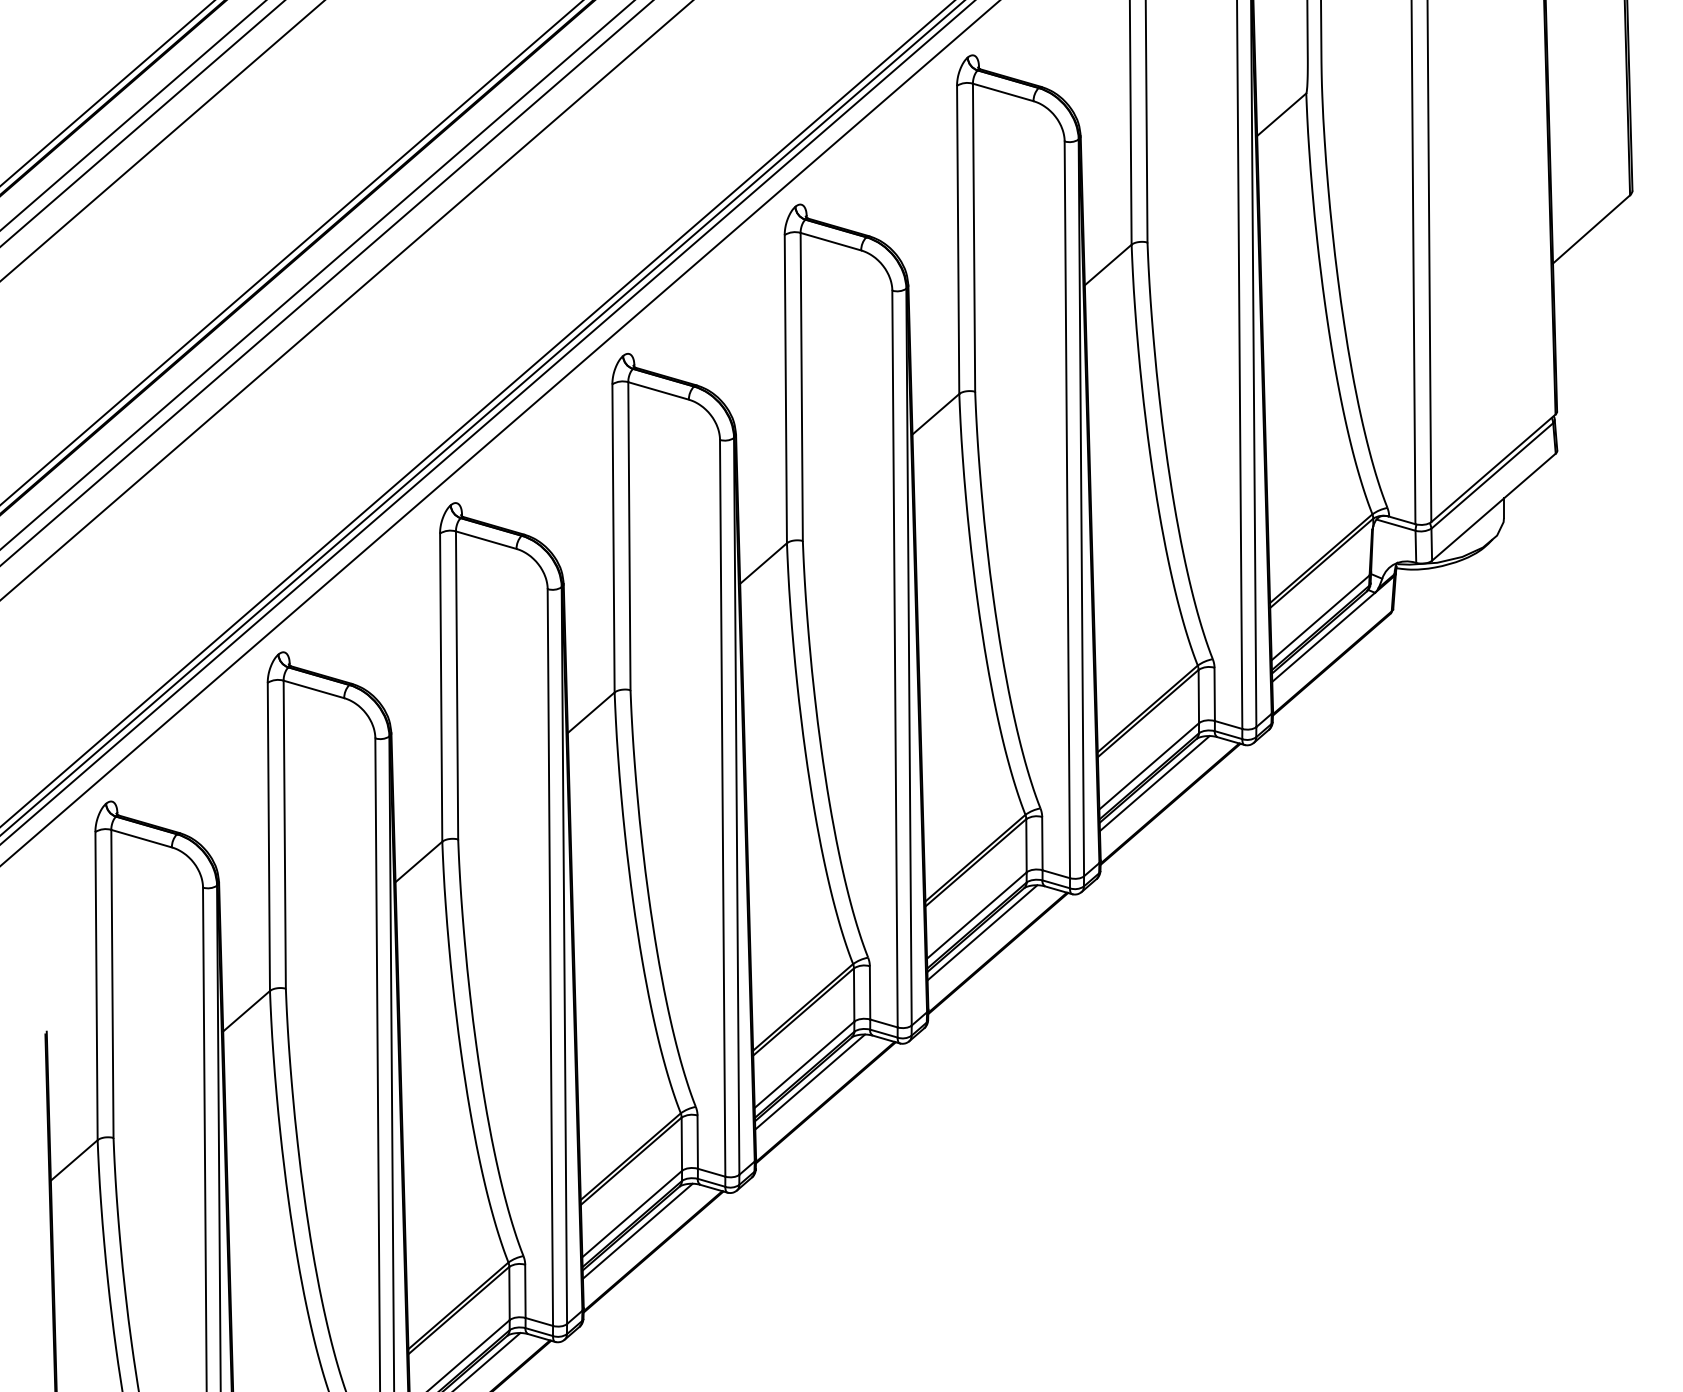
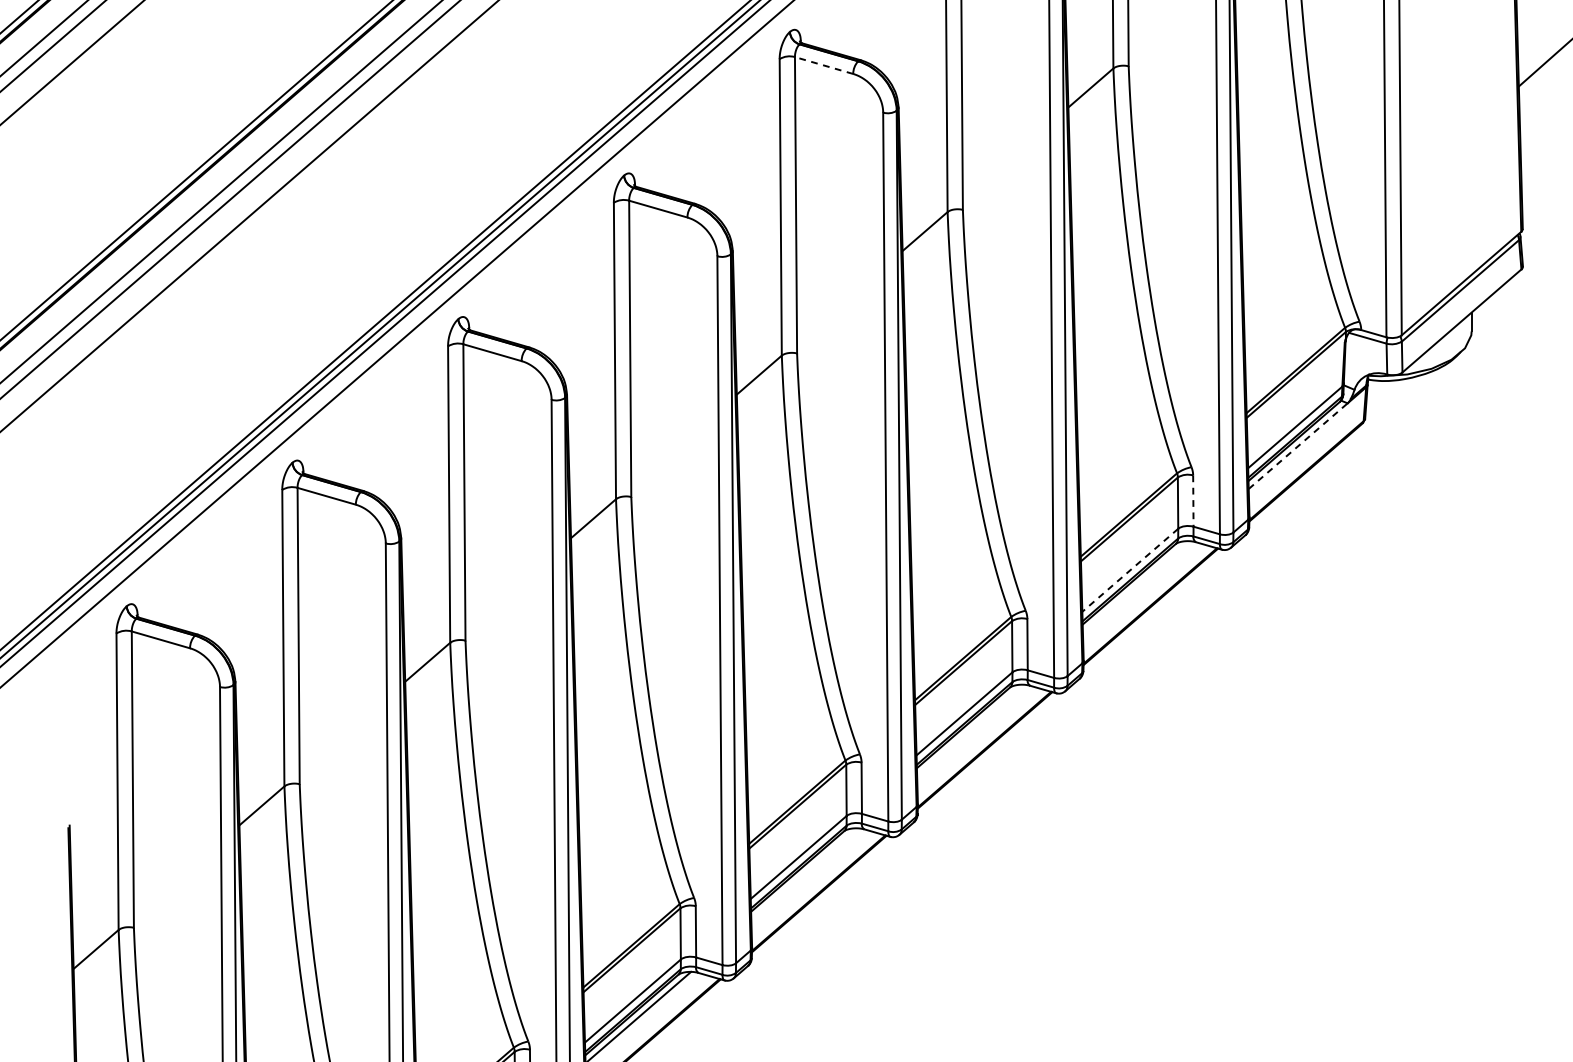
line: (830, 241) -> (823, 65), solid -> dashed
line: (1323, 637) -> (1298, 446), solid -> dashed
line: (1214, 694) -> (1193, 501), solid -> dashed
line: (1149, 766) -> (1130, 570), solid -> dashed
line: (1154, 783) -> (1135, 586), removed
line: (982, 932) -> (969, 730), removed
line: (810, 1081) -> (804, 873), removed

